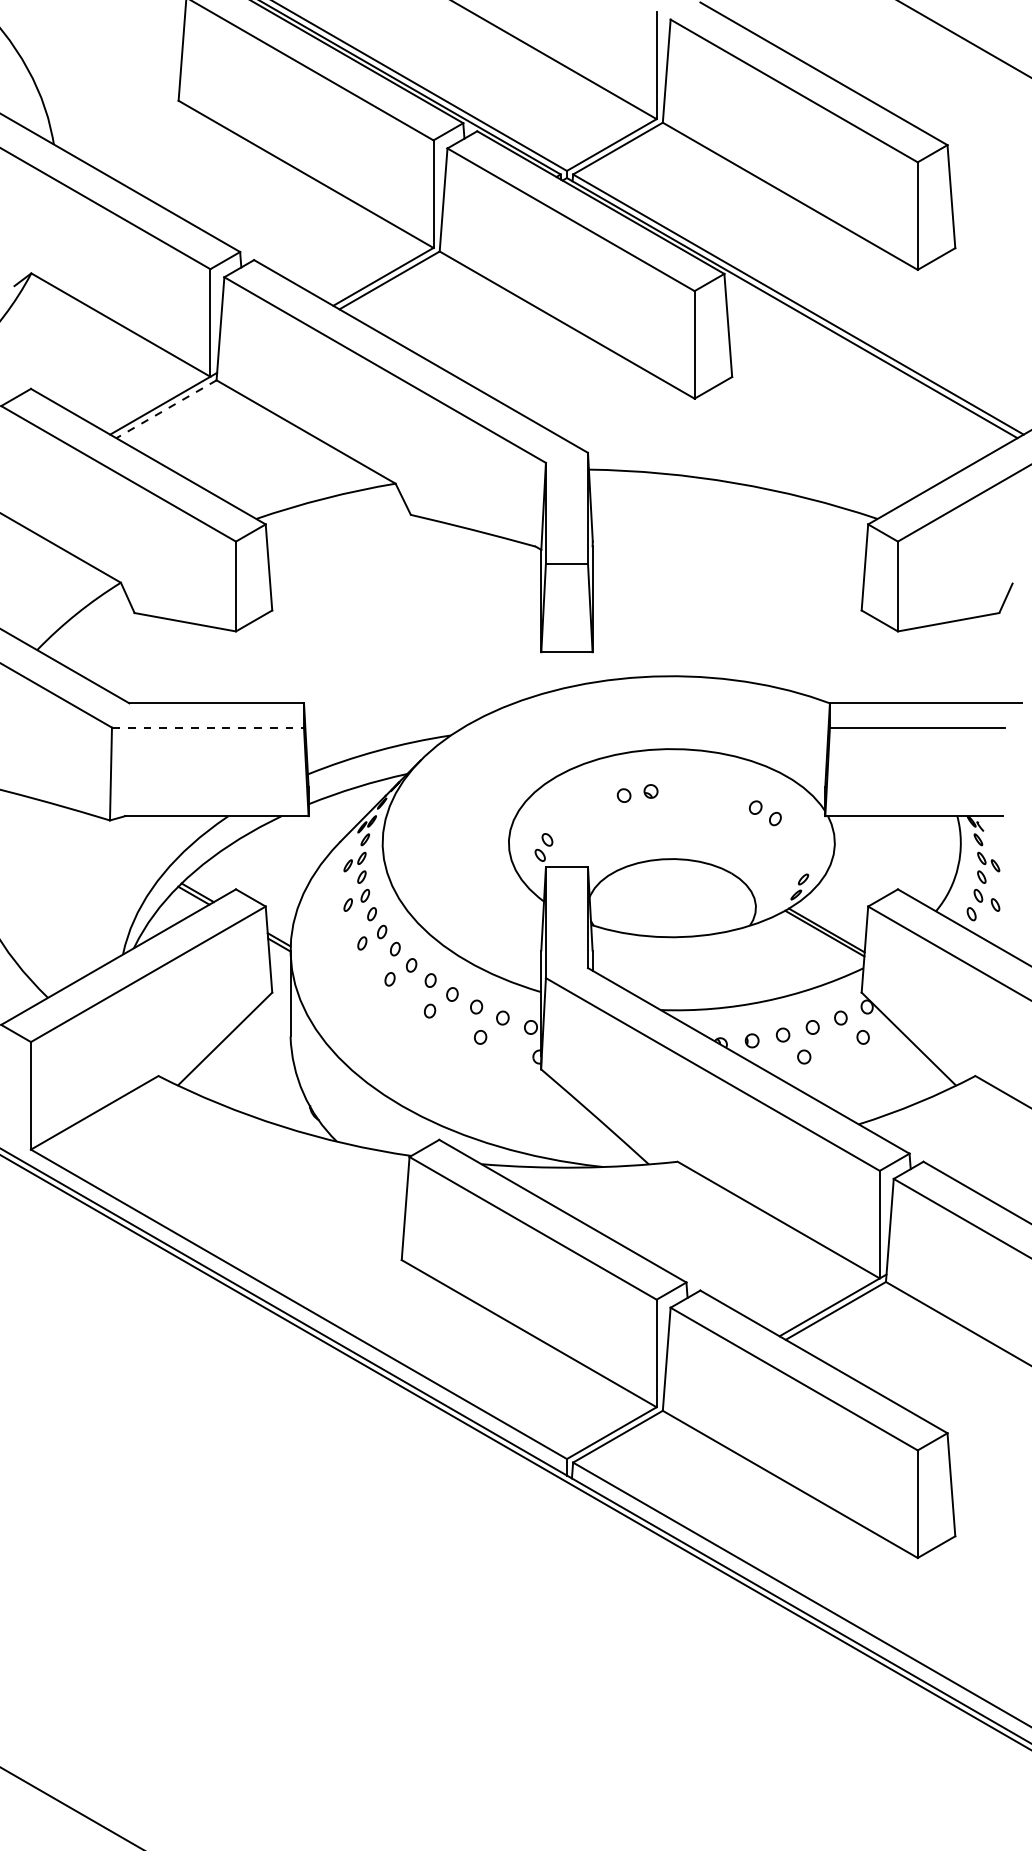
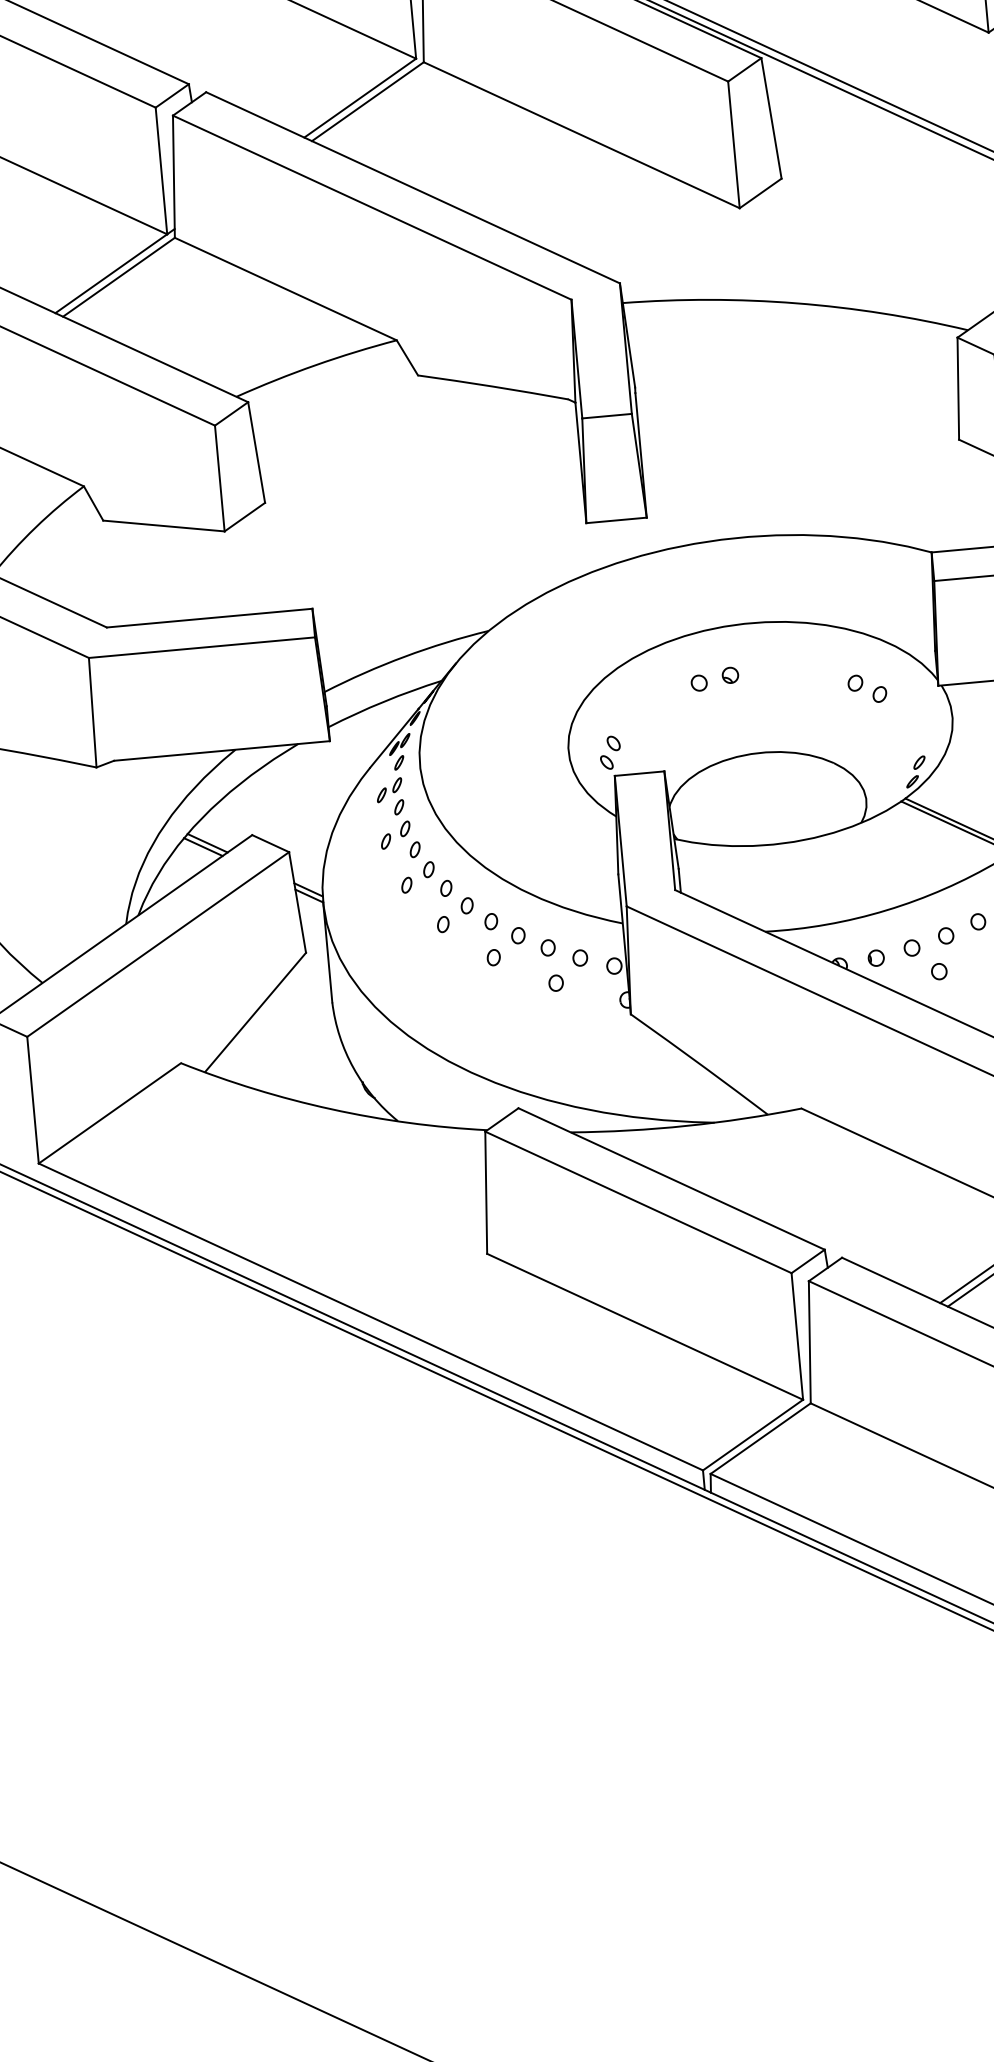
line: (166, 409) -> (119, 277), dashed -> solid
line: (208, 727) -> (202, 647), dashed -> solid

